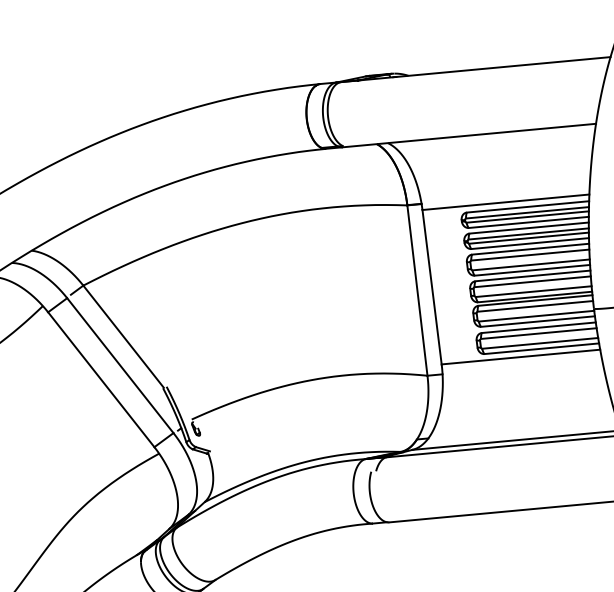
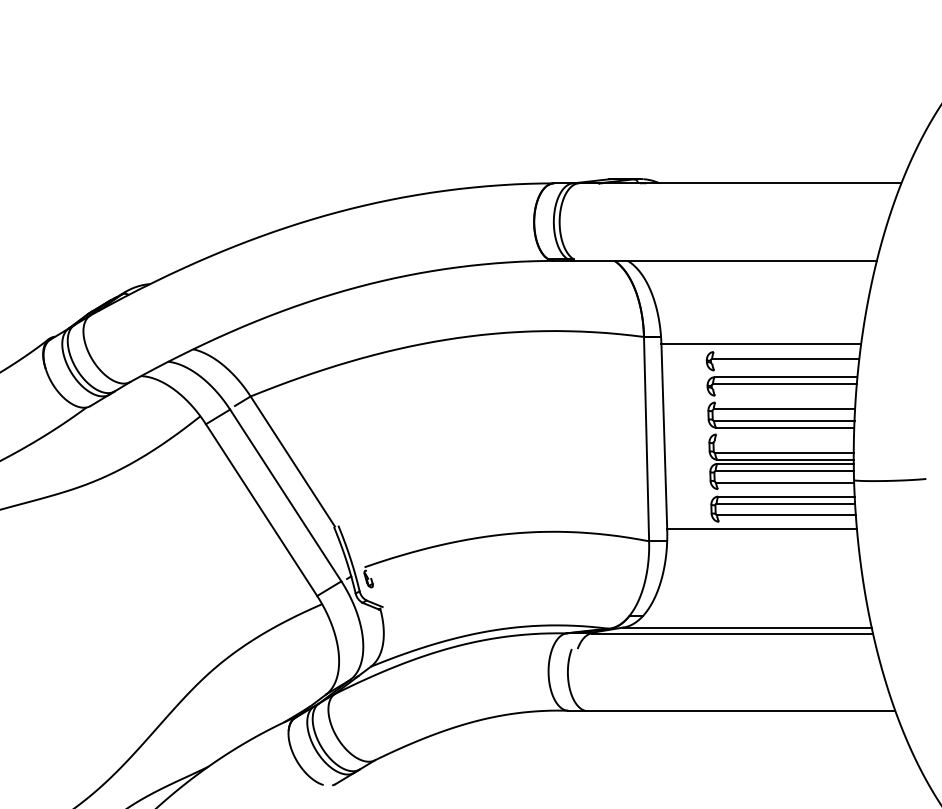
line: (527, 207) -> (786, 352), removed
line: (527, 216) -> (785, 363), removed
line: (529, 222) -> (786, 370), removed
line: (528, 238) -> (784, 389), removed
line: (530, 243) -> (785, 395), removed
line: (530, 249) -> (785, 402), removed
line: (533, 275) -> (785, 434), removed
line: (532, 281) -> (783, 441), removed
line: (538, 321) -> (786, 489), removed
line: (541, 348) -> (787, 521), removed

